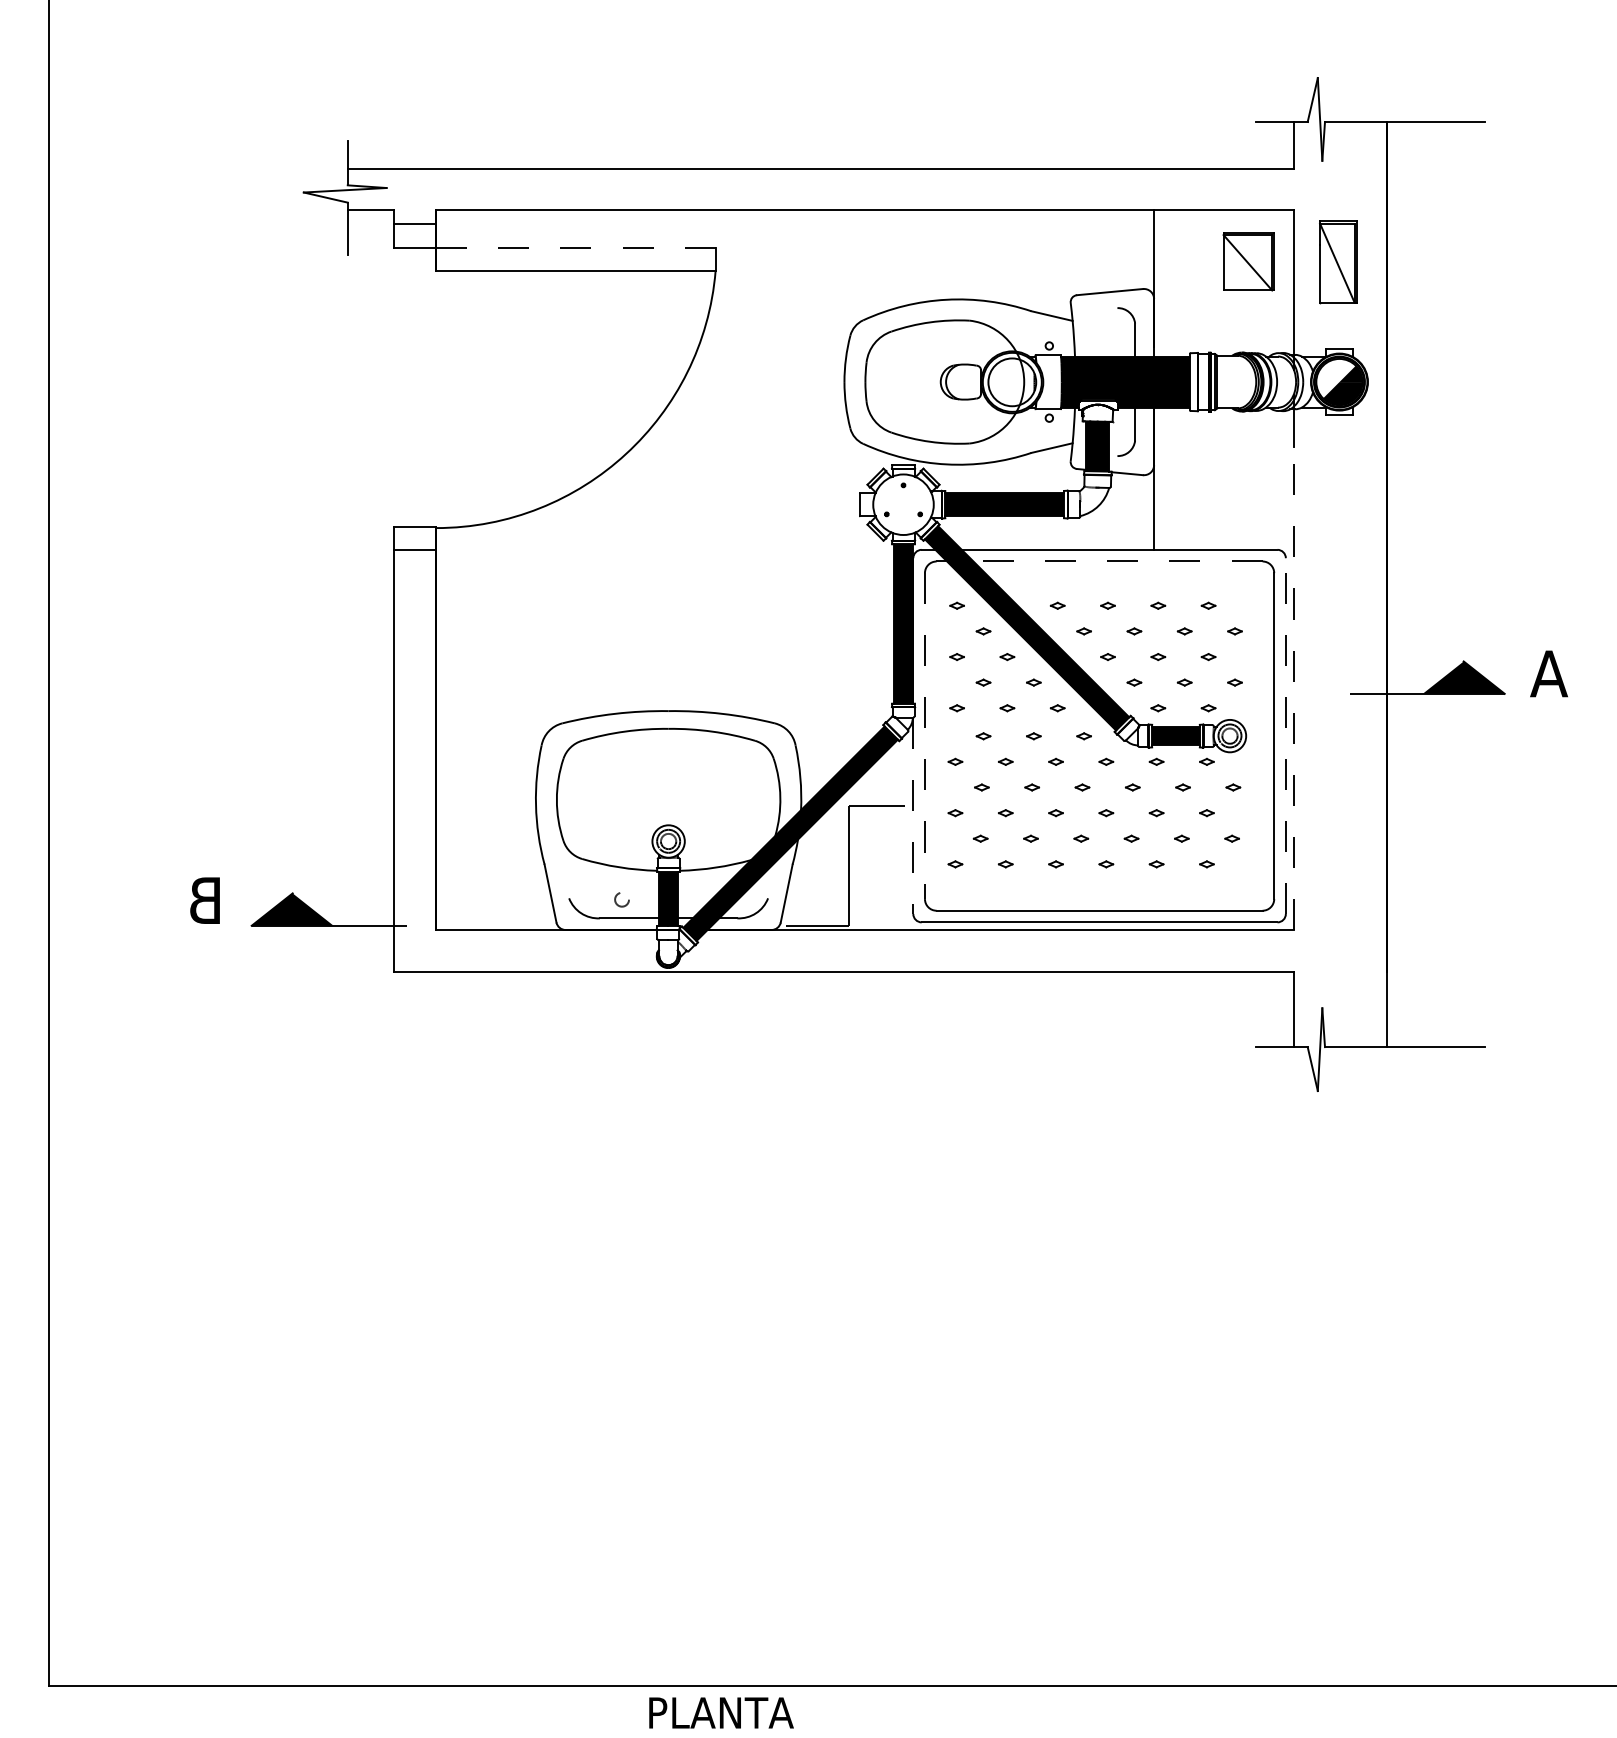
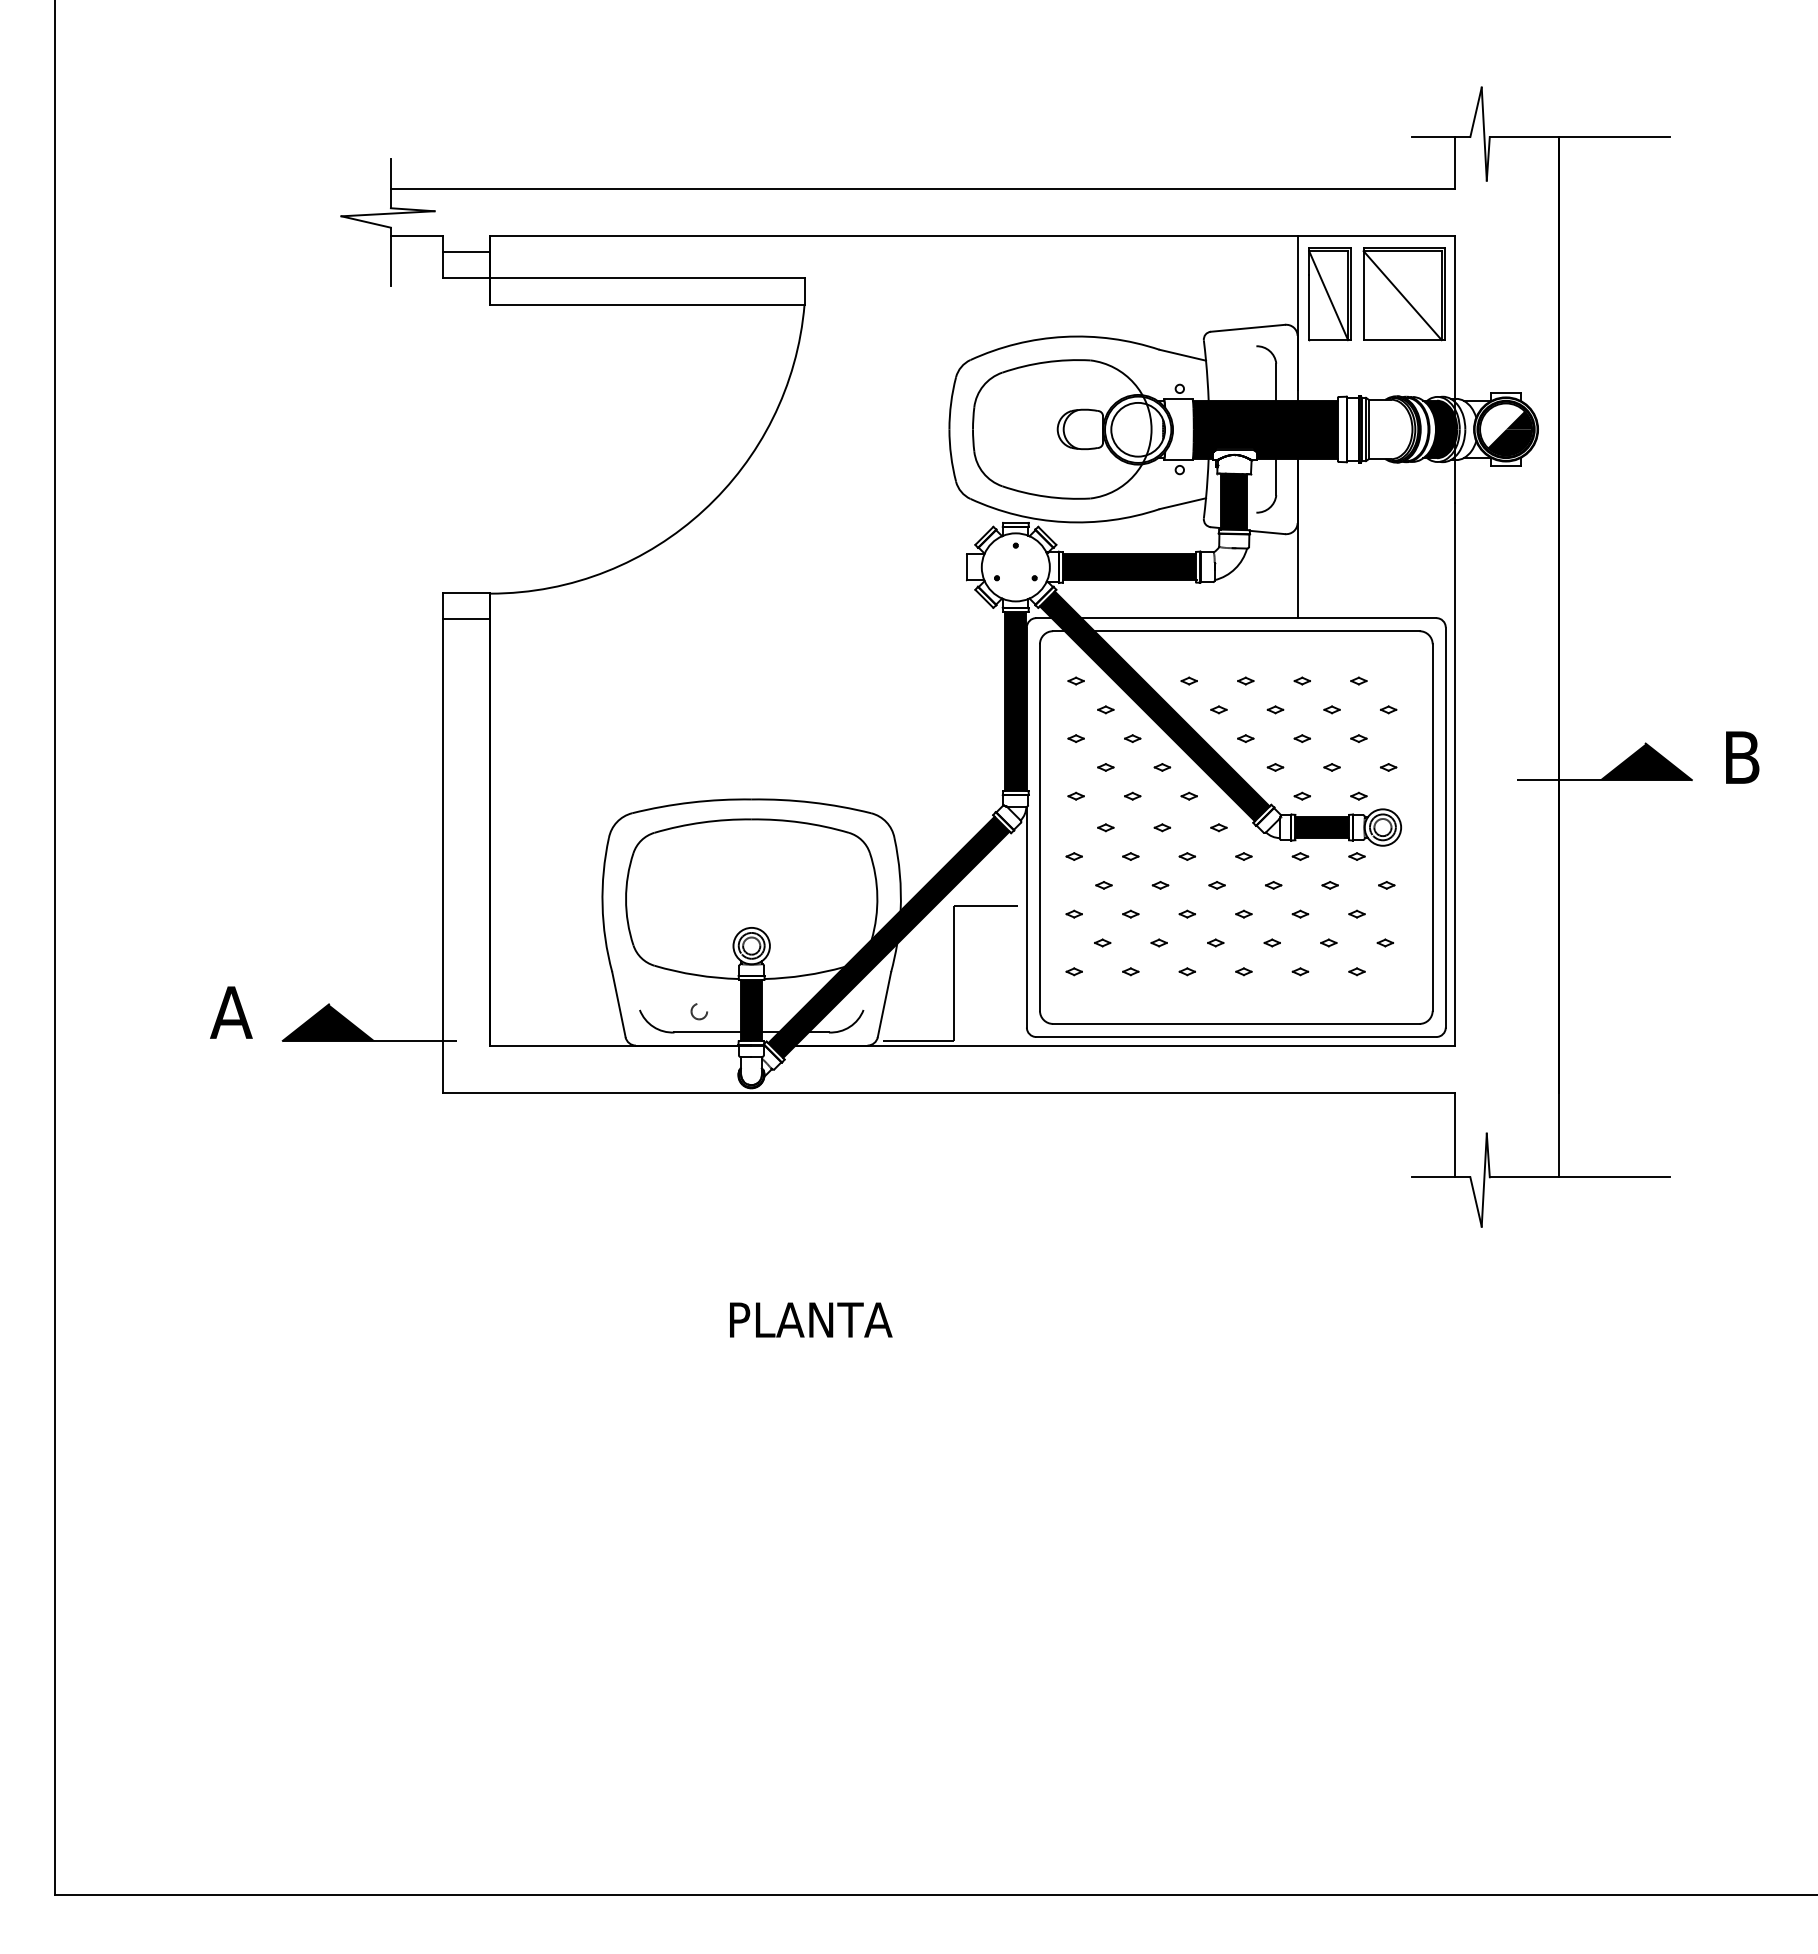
line: (575, 247) -> (647, 278), dashed -> solid
part: (1248, 262) -> (1403, 294), size x1.43
part: (1338, 262) -> (1329, 294), moved
fill: (1281, 382) -> (1440, 429), added
line: (1118, 561) -> (1257, 631), dashed -> solid
text: (1548, 673) -> (1741, 757), A -> B
line: (1293, 688) -> (1454, 773), dashed -> solid
line: (924, 736) -> (1039, 828), dashed -> solid
line: (1285, 736) -> (1445, 827), dashed -> solid
line: (912, 816) -> (1026, 917), dashed -> solid
text: (205, 900) -> (231, 1012), B -> A
text: (721, 1712) -> (811, 1319), moved

